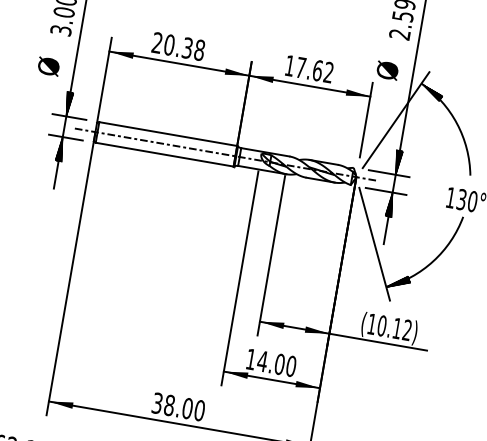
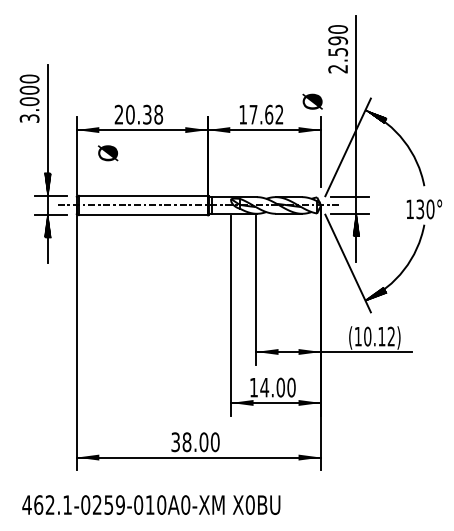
text: (48, 66) -> (107, 153), moved
text: (387, 70) -> (312, 101), moved
hatch: (398, 162) -> (356, 185), removed

